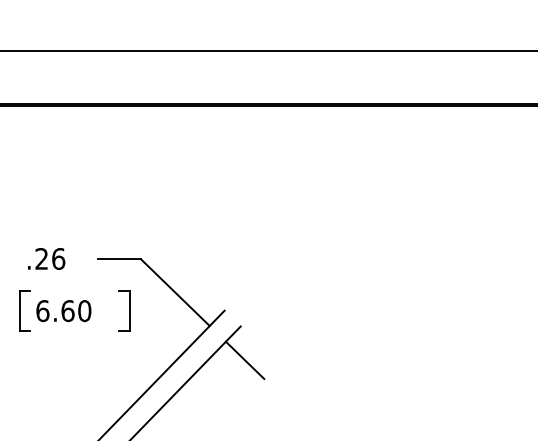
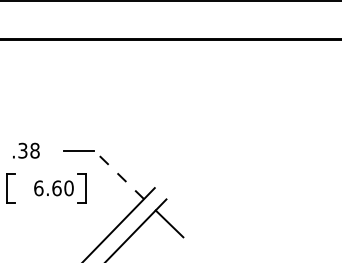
text: (50, 258) -> (29, 150), .26 -> .38
line: (175, 292) -> (119, 174), solid -> dashed
text: (63, 311) -> (53, 188), moved

